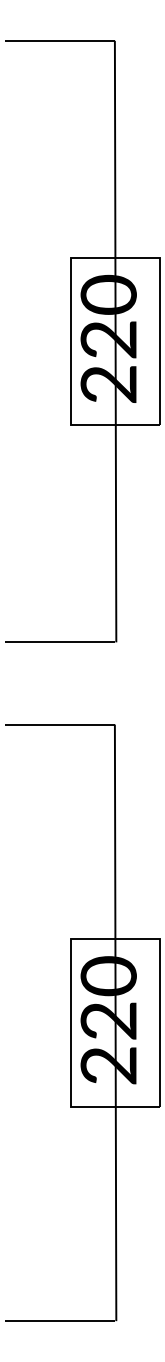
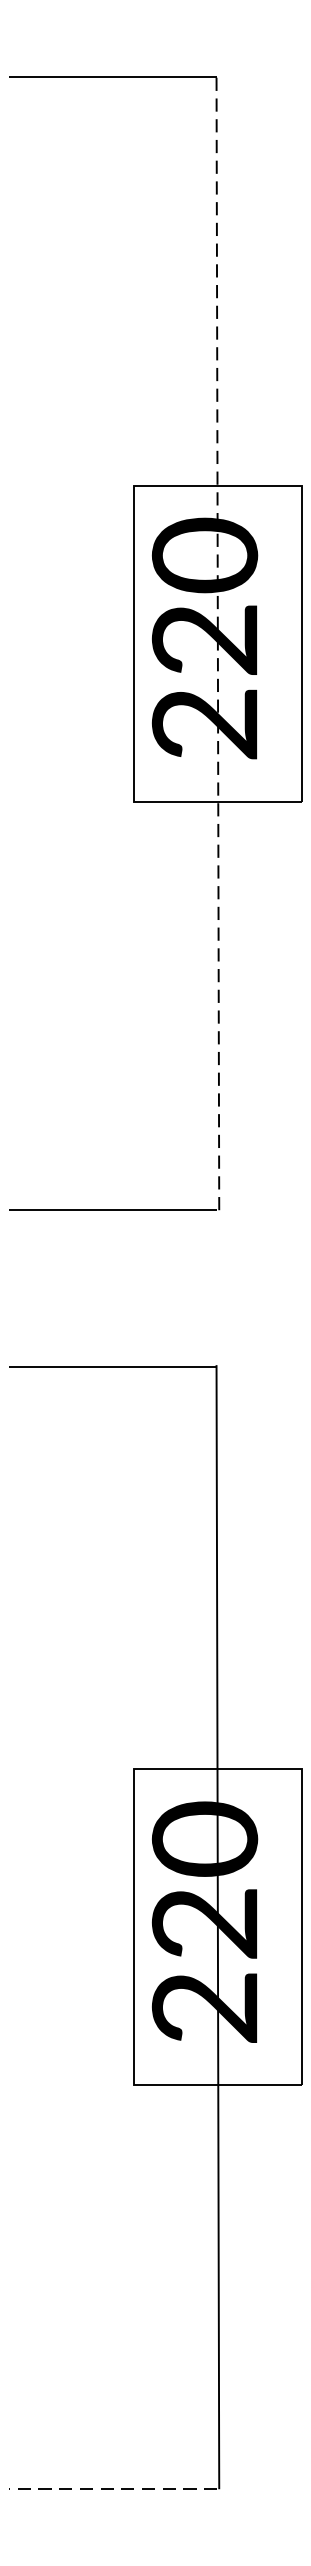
line: (115, 341) -> (217, 643), solid -> dashed
line: (59, 1321) -> (112, 2489), solid -> dashed

